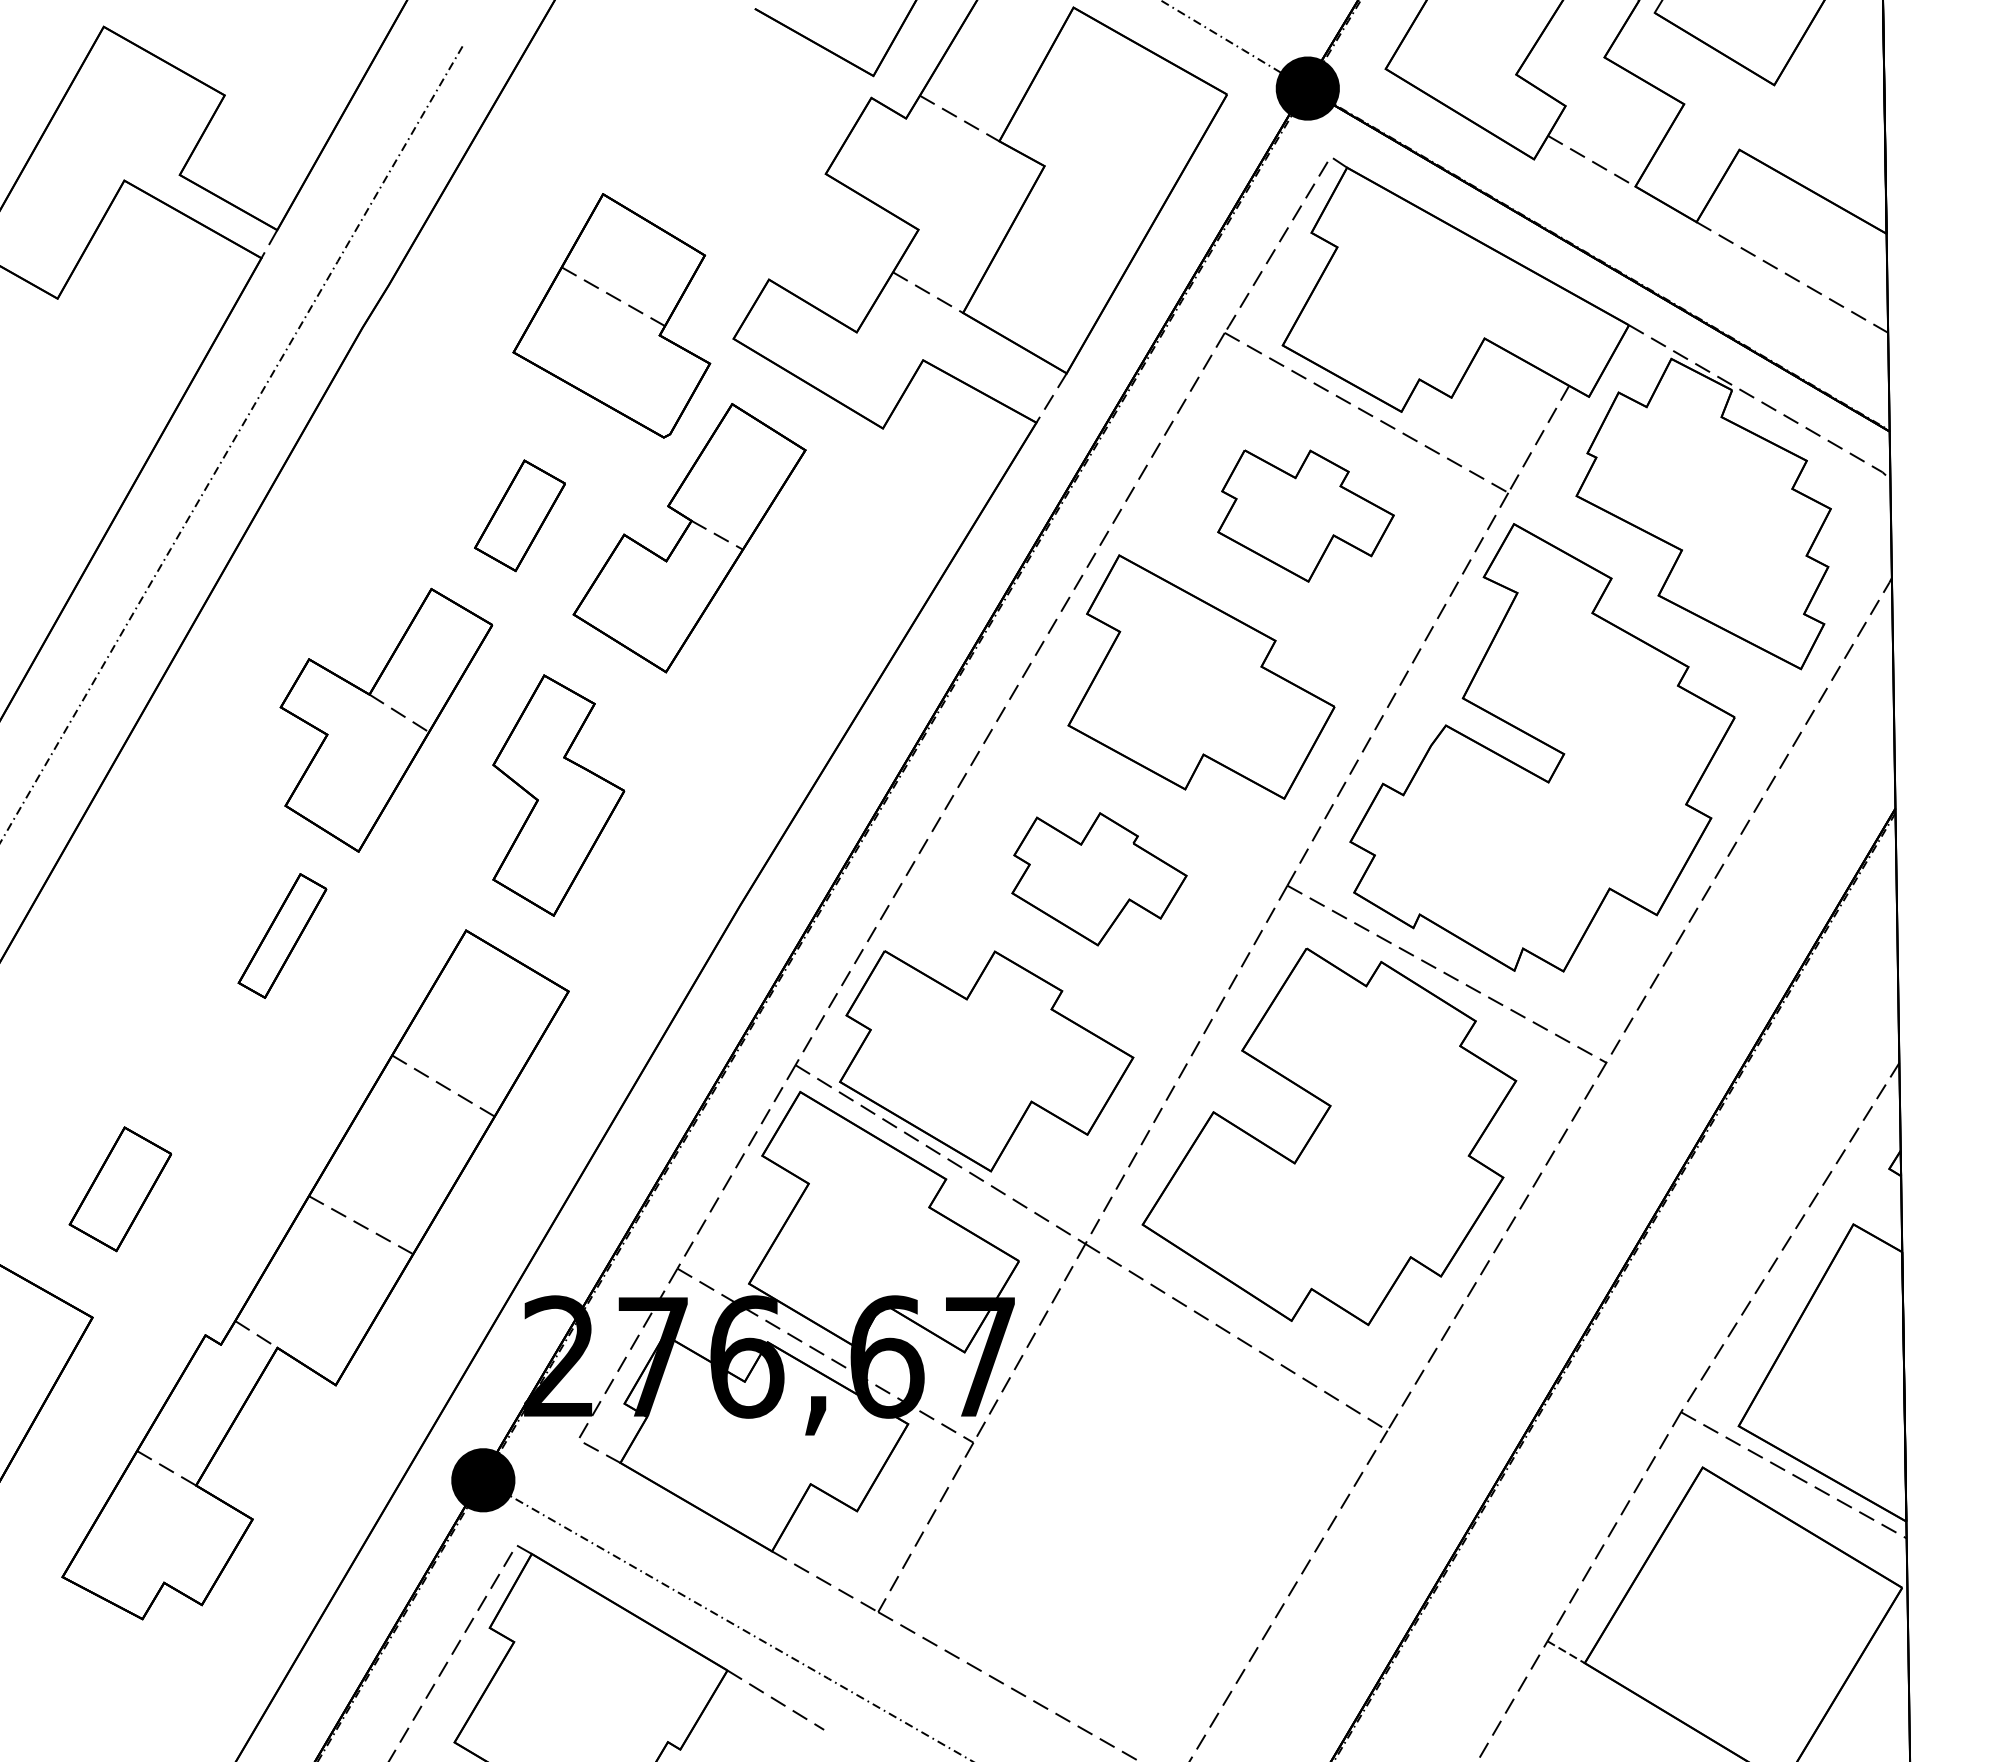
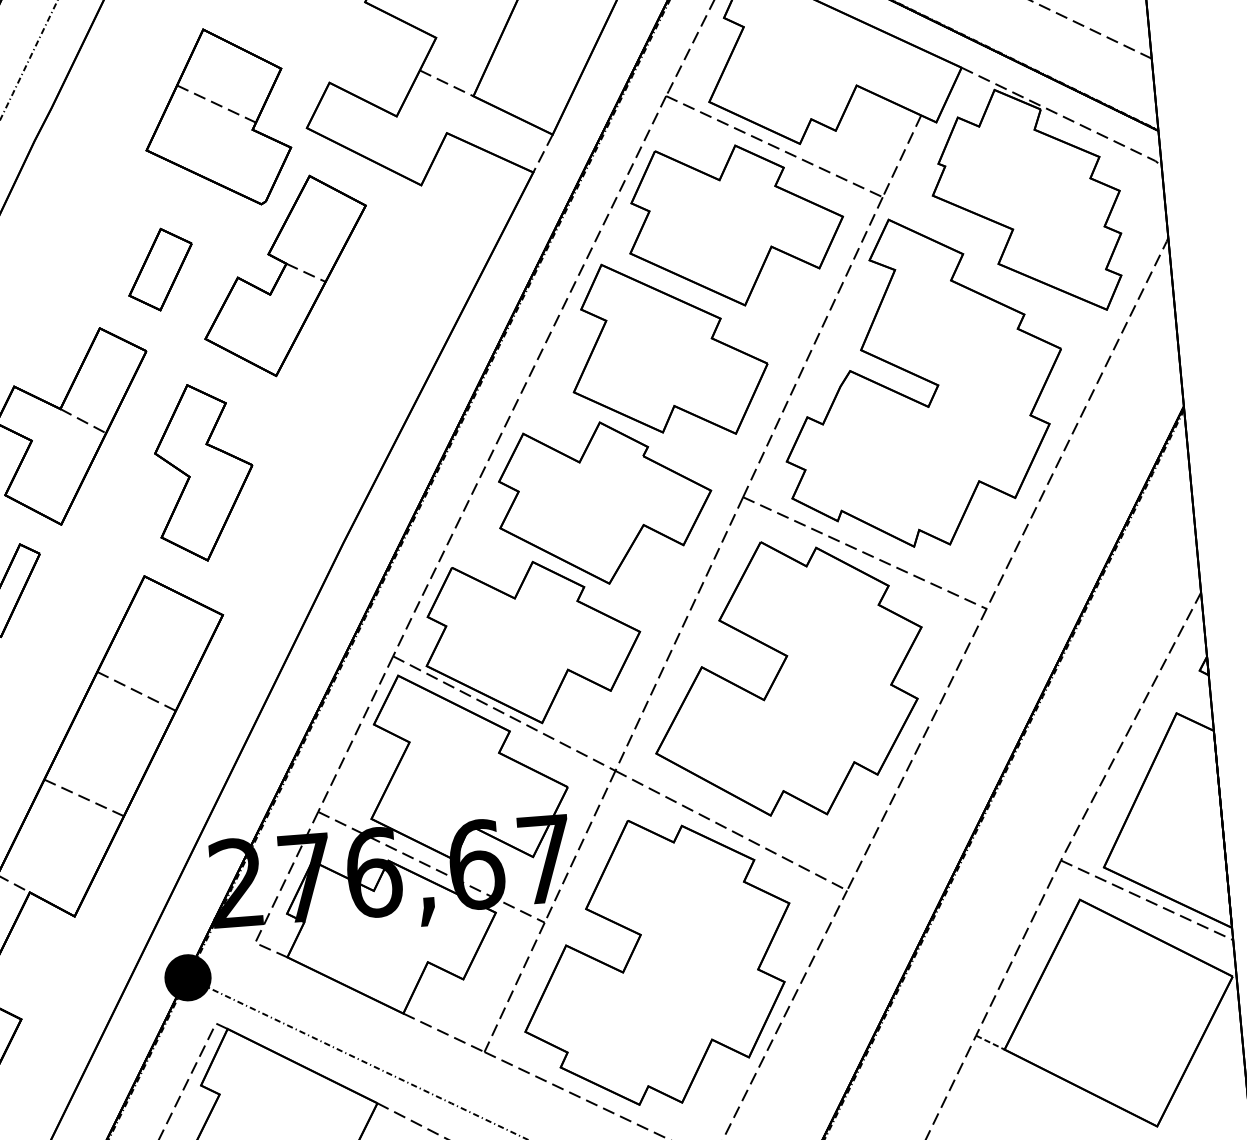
part: (1305, 515) -> (735, 225), size x1.67
part: (1099, 879) -> (605, 503), size x1.67
part: (1121, 1507) -> (656, 961), added

